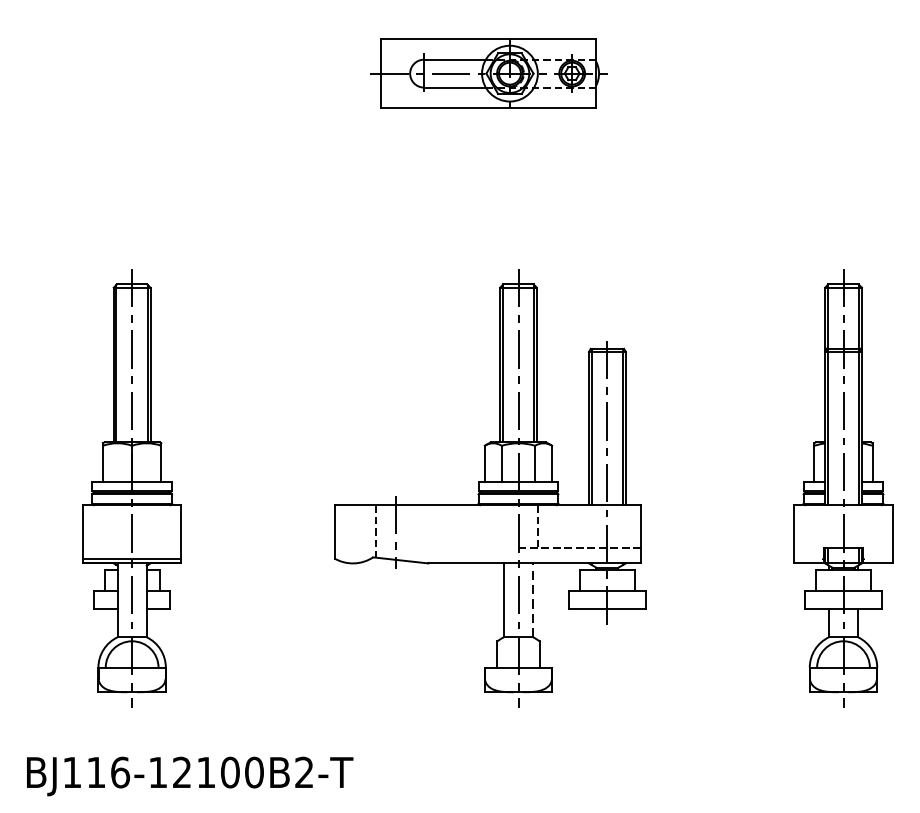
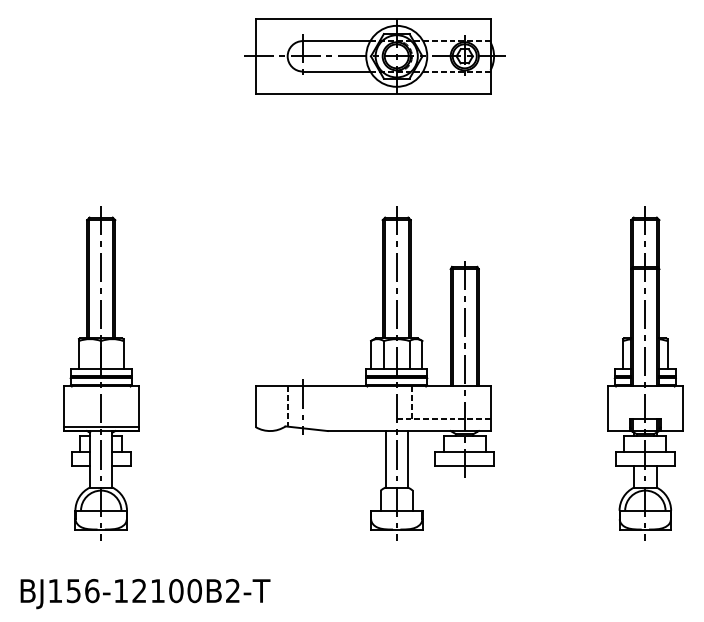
part: (489, 73) -> (374, 56), size x1.43
line: (532, 599) -> (407, 458), dashed -> solid
text: (95, 773) -> (73, 591), BJ116-12100B2-T -> BJ156-12100B2-T

